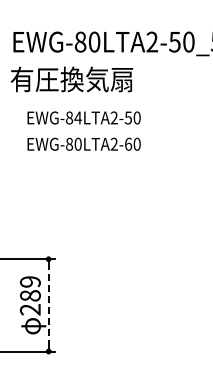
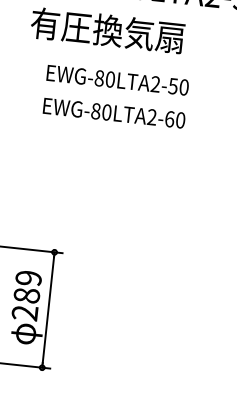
text: (78, 117) -> (110, 79), EWG-84LTA2-50 -> EWG-80LTA2-50
line: (48, 305) -> (48, 310), dashed -> solid

